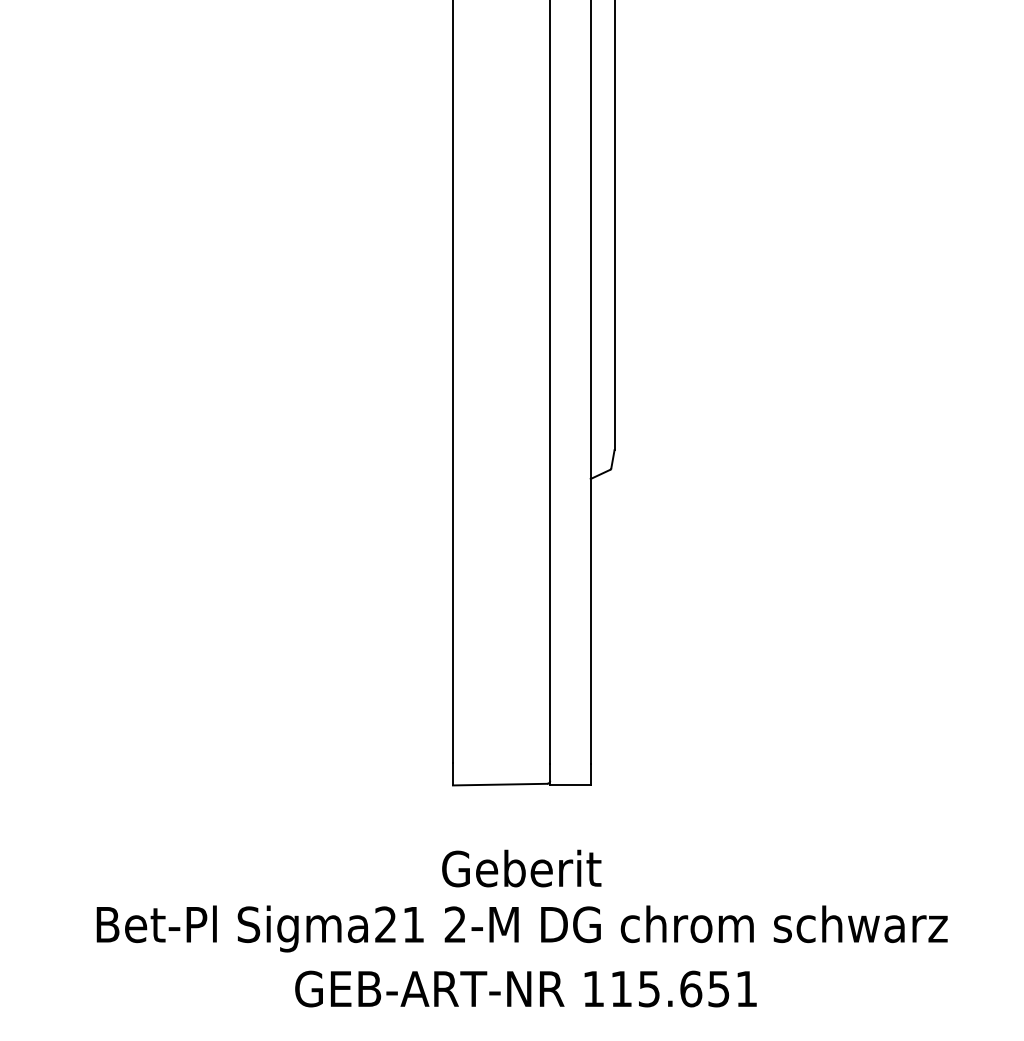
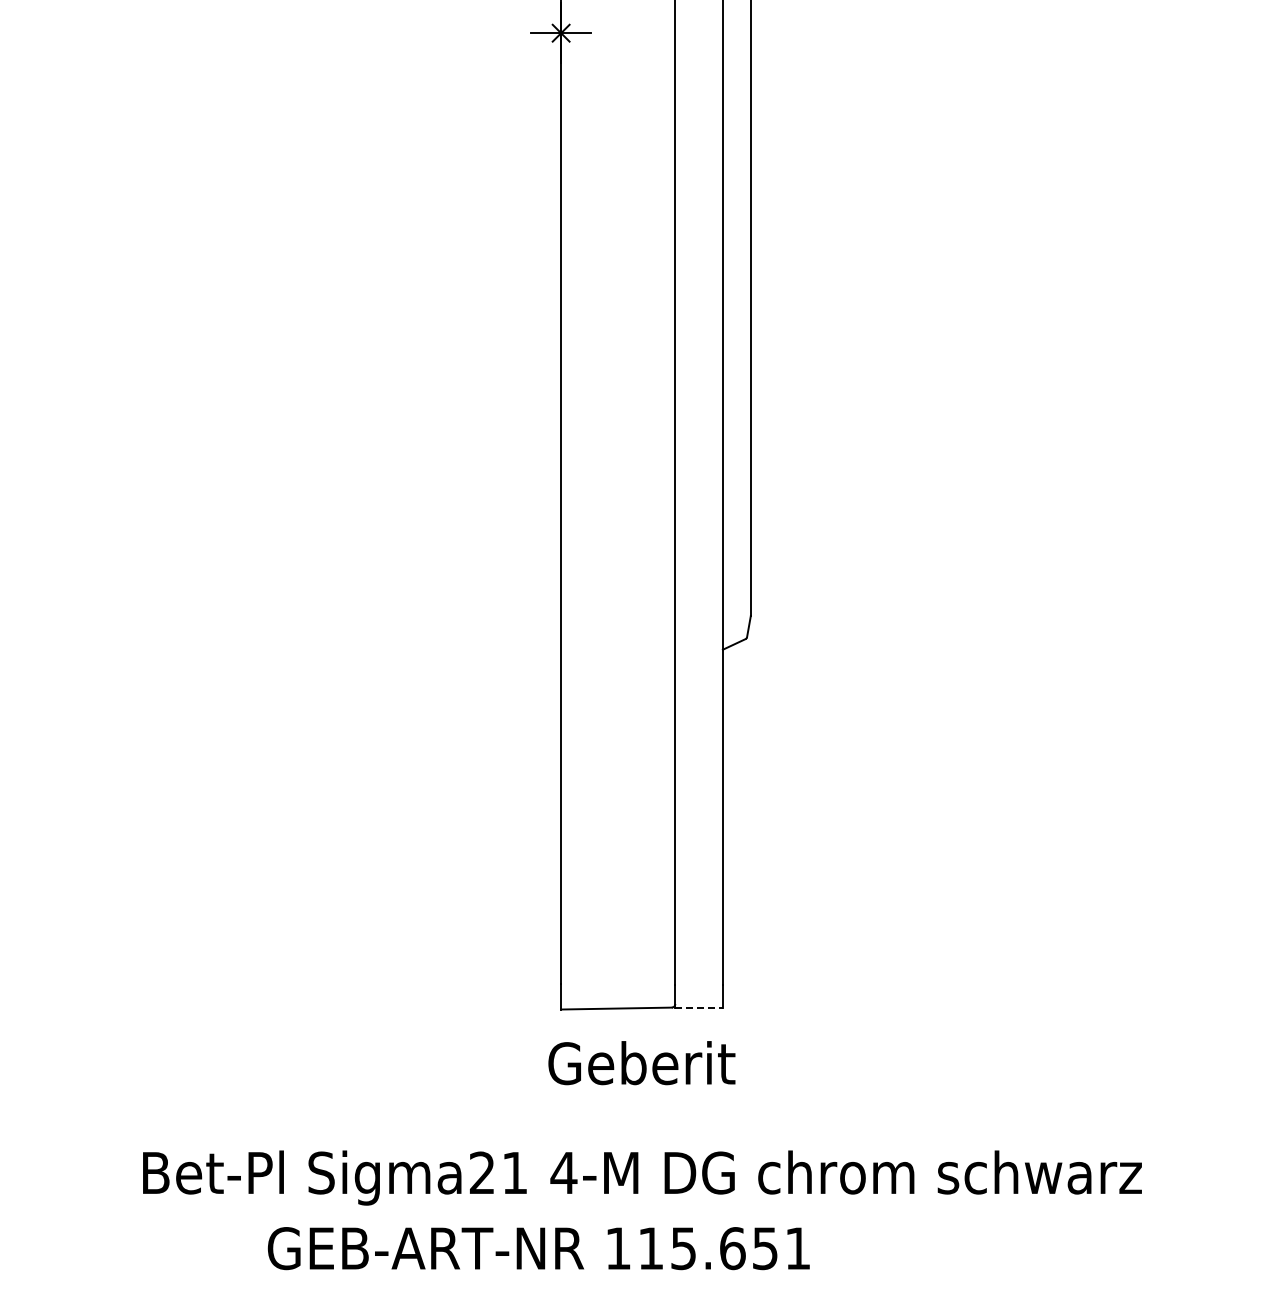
line: (570, 784) -> (699, 1008), solid -> dashed
text: (521, 868) -> (641, 1063), moved
text: (454, 924) -> (563, 1172), 2-M -> 4-M
text: (525, 988) -> (538, 1248), moved

